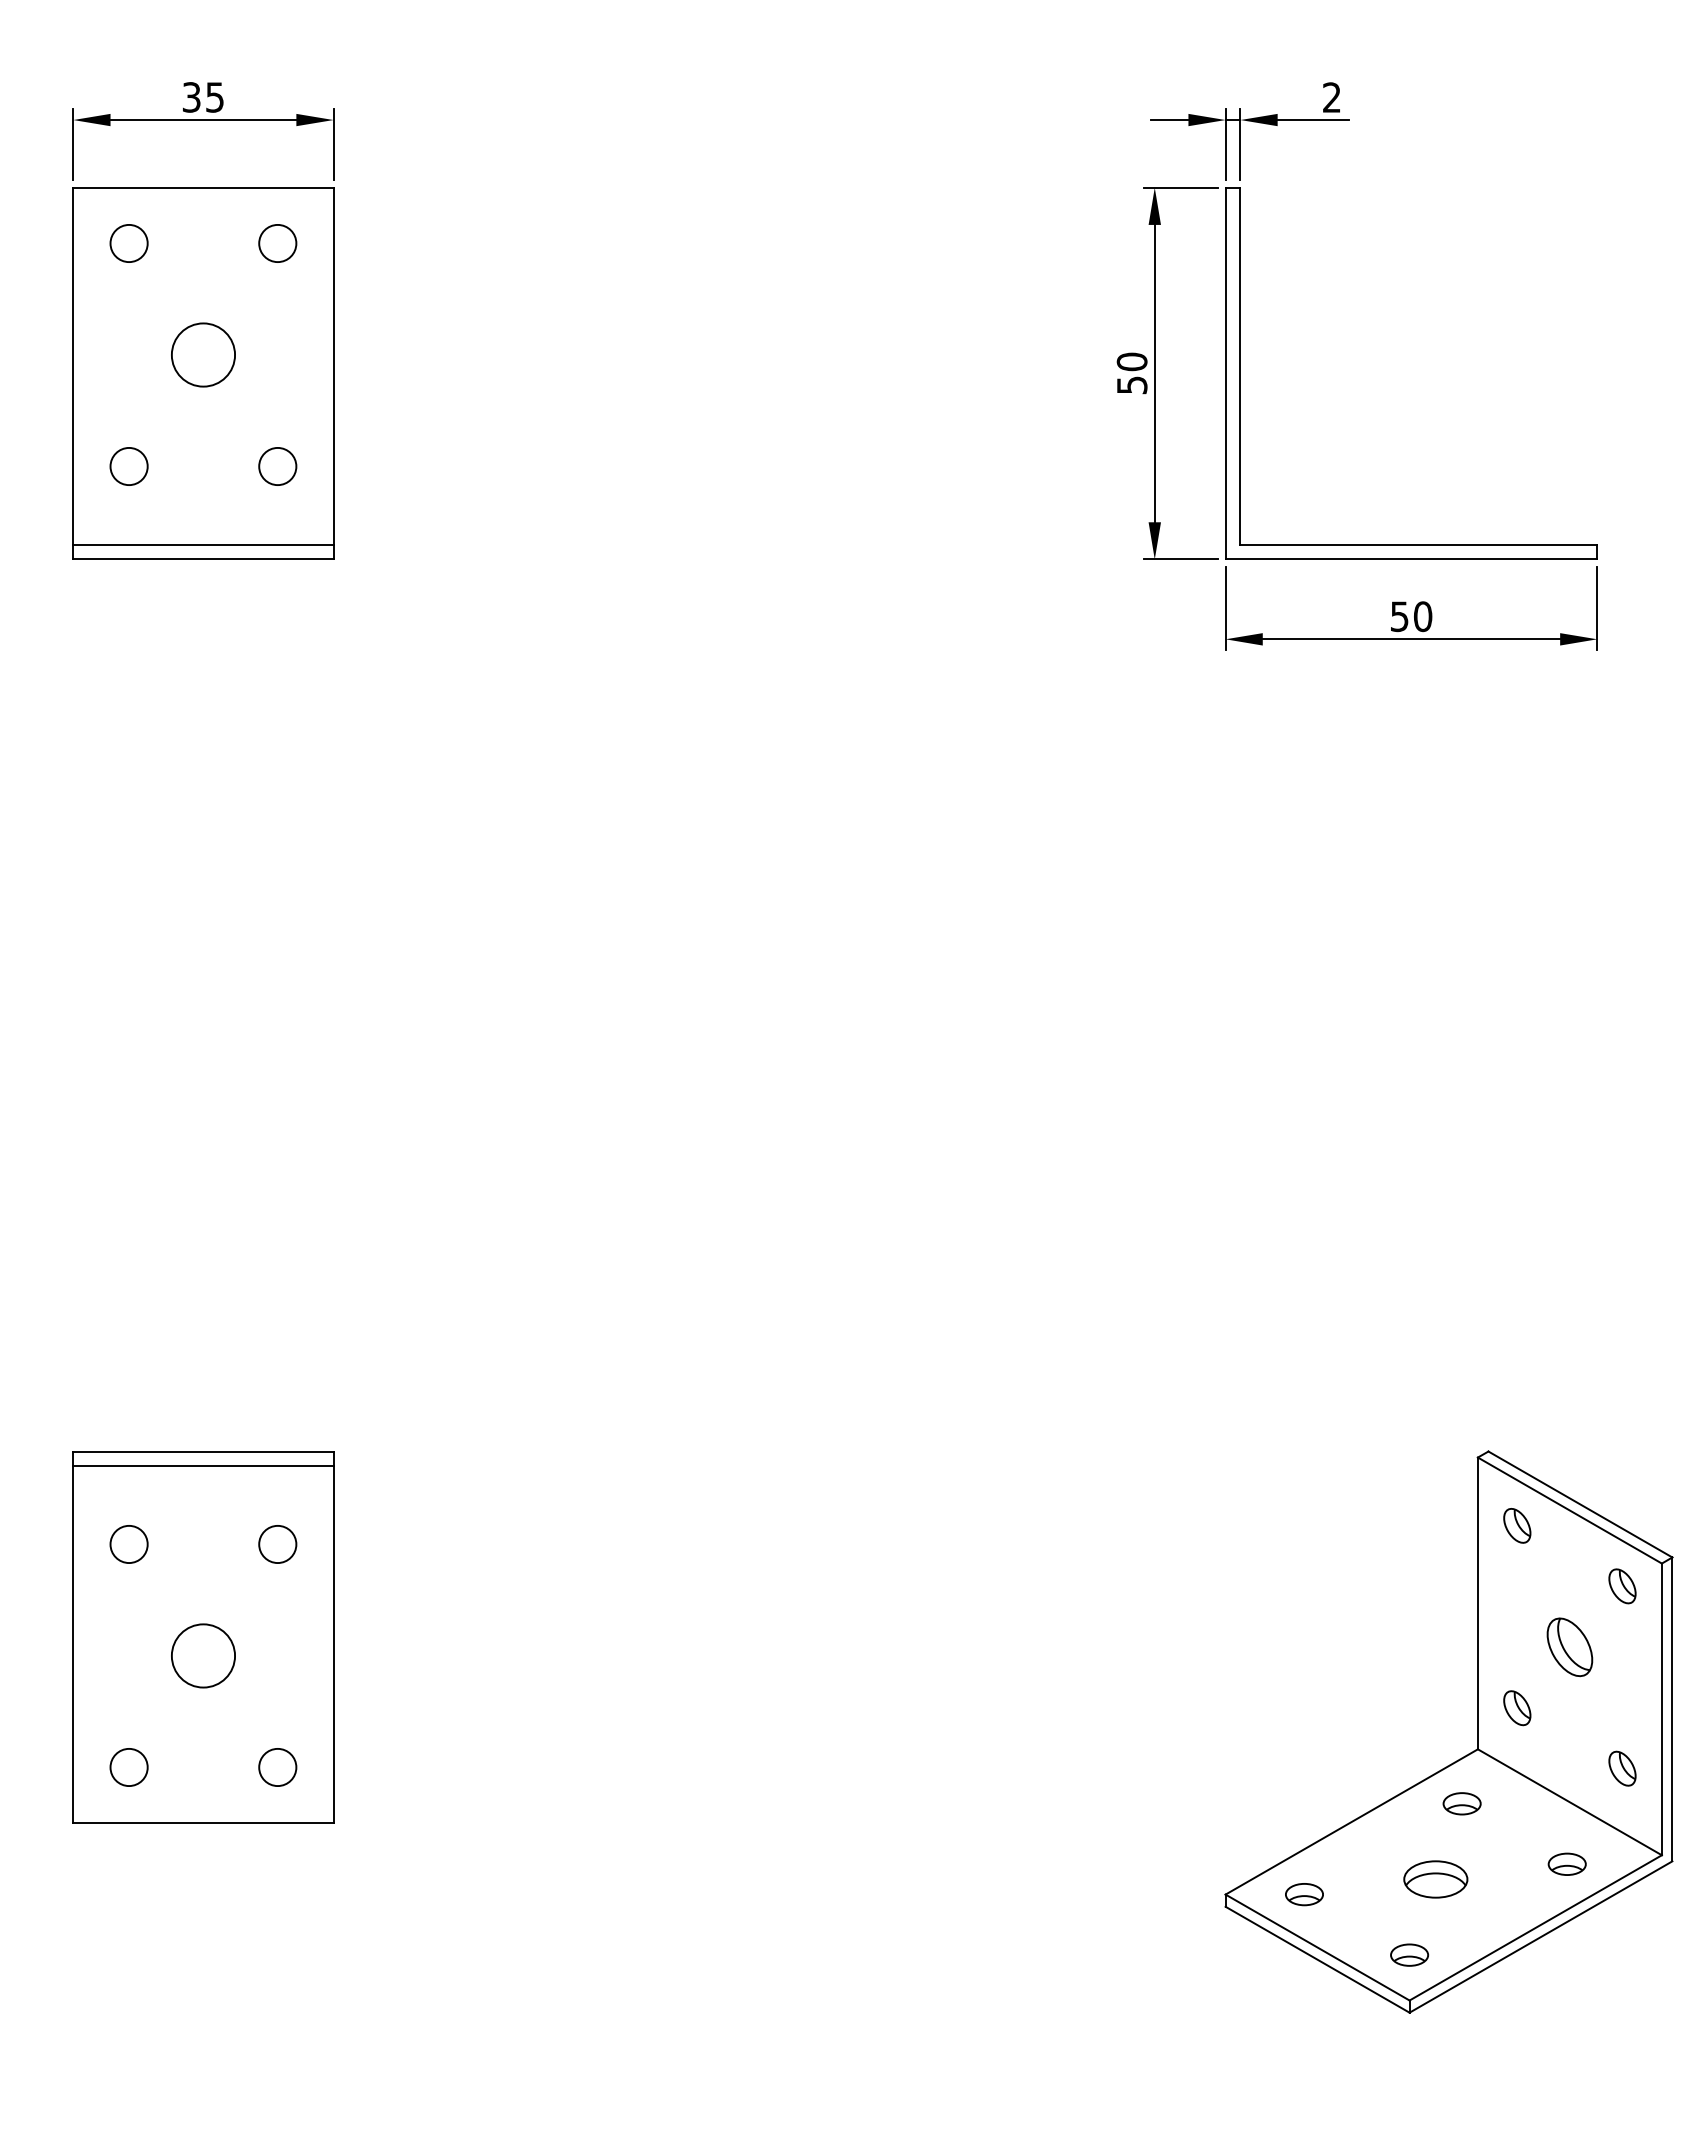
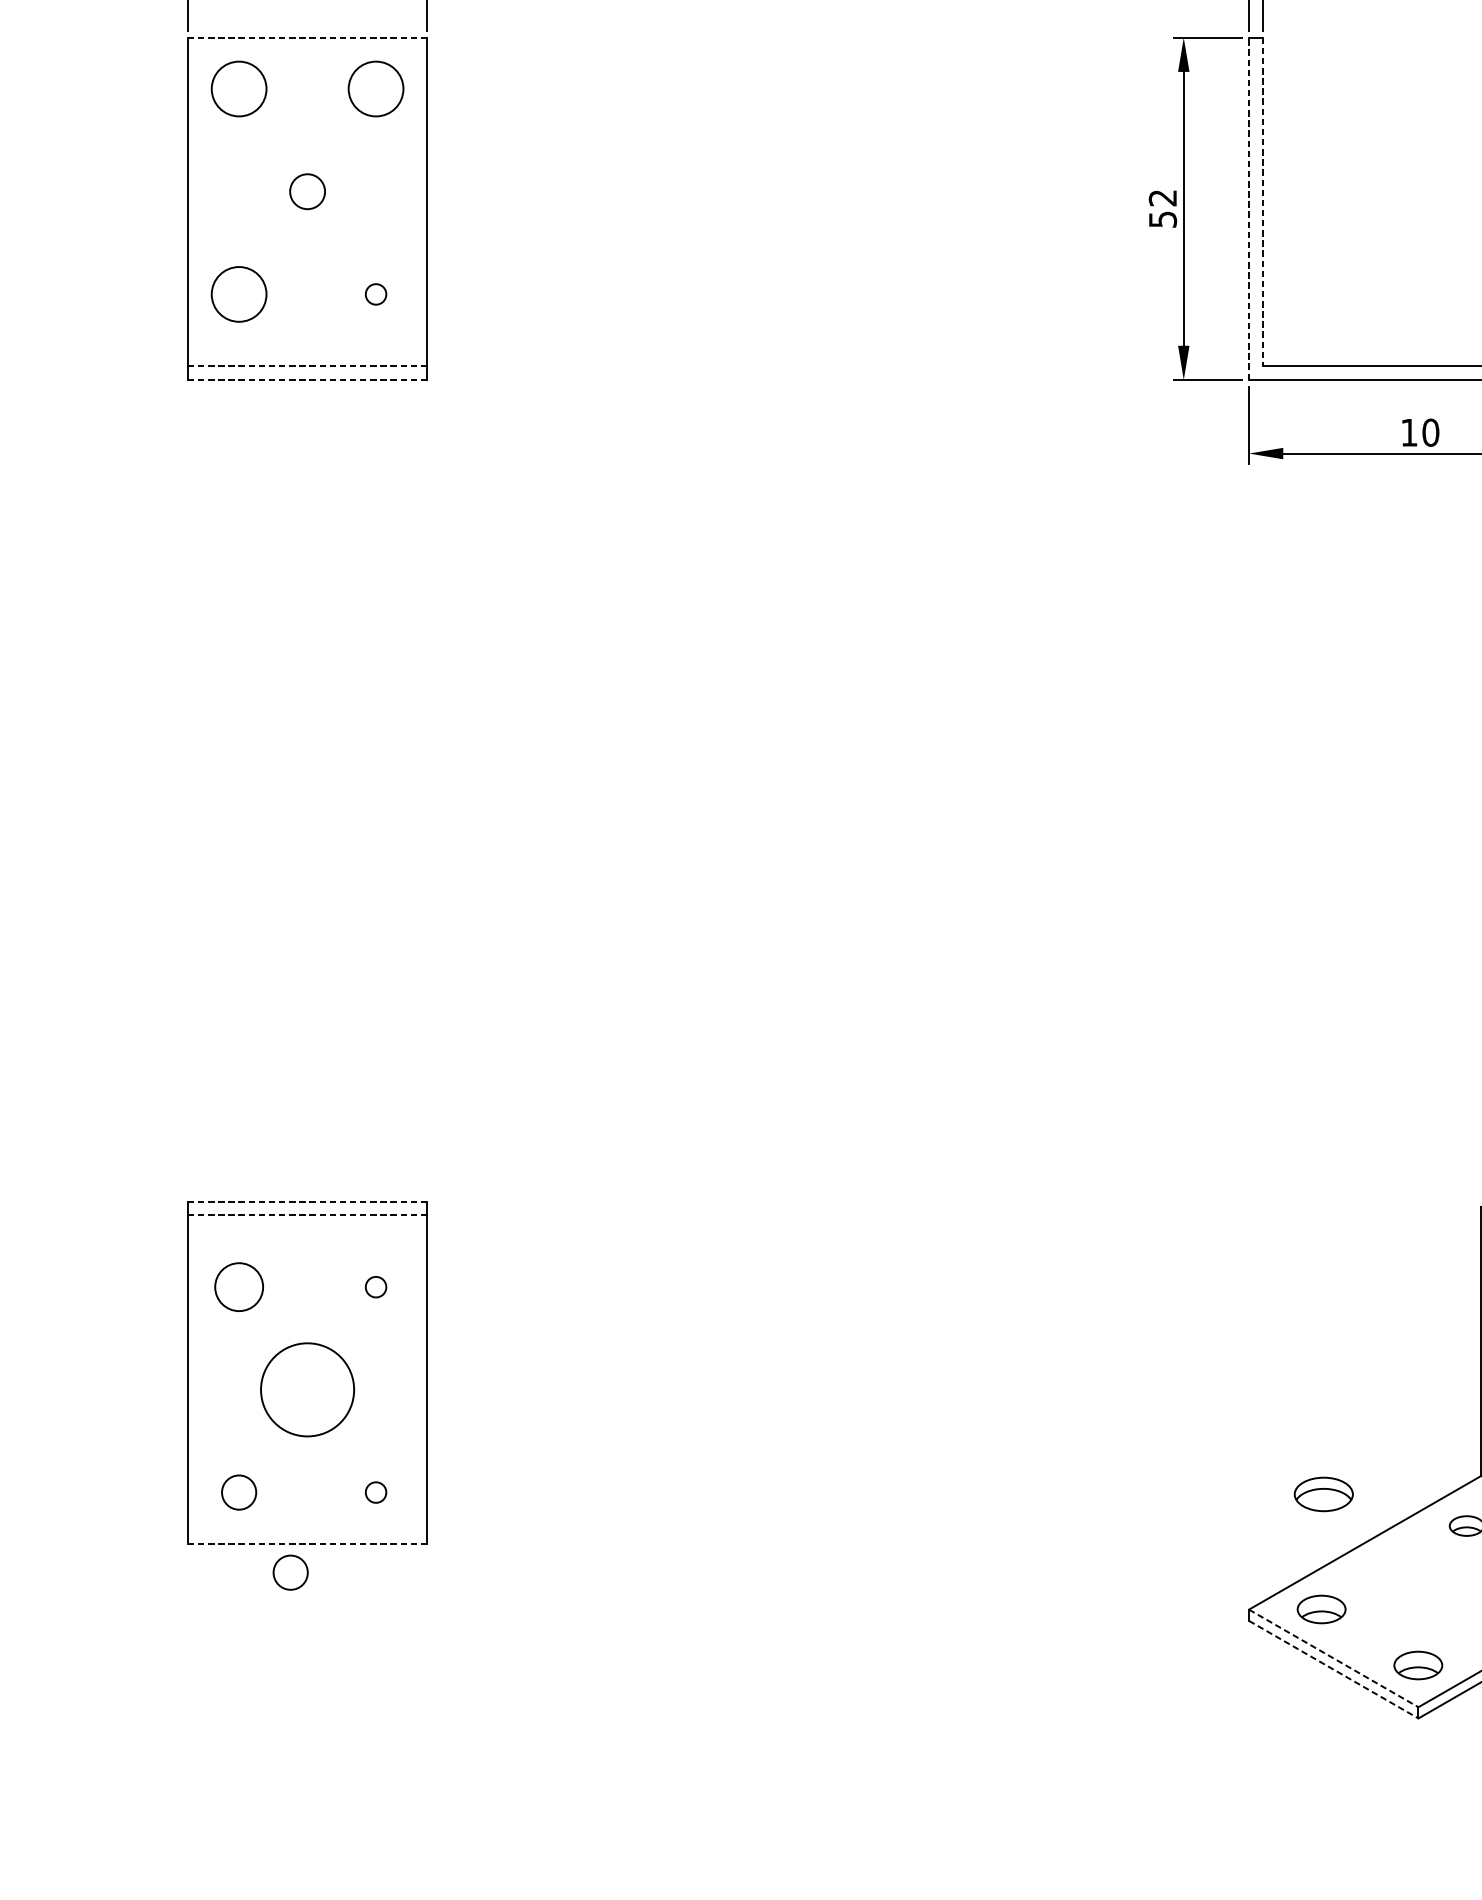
line: (203, 187) -> (307, 37), solid -> dashed
circle: (128, 243) -> (238, 89), size x1.6
circle: (277, 243) -> (375, 89), size x1.6
circle: (203, 354) -> (307, 191), size x0.6
text: (1131, 361) -> (1162, 197), 50 -> 52
line: (1240, 366) -> (1262, 202), solid -> dashed
line: (1225, 373) -> (1248, 208), solid -> dashed
circle: (128, 466) -> (238, 294), size x1.6
circle: (277, 466) -> (375, 294), size x0.6
line: (203, 544) -> (307, 366), solid -> dashed
line: (203, 559) -> (307, 380), solid -> dashed
text: (1399, 616) -> (1409, 432), 50 -> 10
line: (203, 1451) -> (307, 1201), solid -> dashed
line: (203, 1466) -> (307, 1215), solid -> dashed
circle: (128, 1544) -> (238, 1287), size x1.4
circle: (277, 1544) -> (375, 1287), size x0.6
circle: (203, 1655) -> (307, 1389), size x1.6
circle: (277, 1767) -> (375, 1492), size x0.6
line: (203, 1823) -> (307, 1544), solid -> dashed
circle: (184, 1854) -> (290, 1572), added
part: (1435, 1879) -> (1323, 1494), moved
part: (1304, 1894) -> (1321, 1609), size x1.4
line: (1318, 1947) -> (1334, 1658), solid -> dashed
part: (1409, 1954) -> (1418, 1664), size x1.4
line: (1318, 1959) -> (1334, 1669), solid -> dashed

